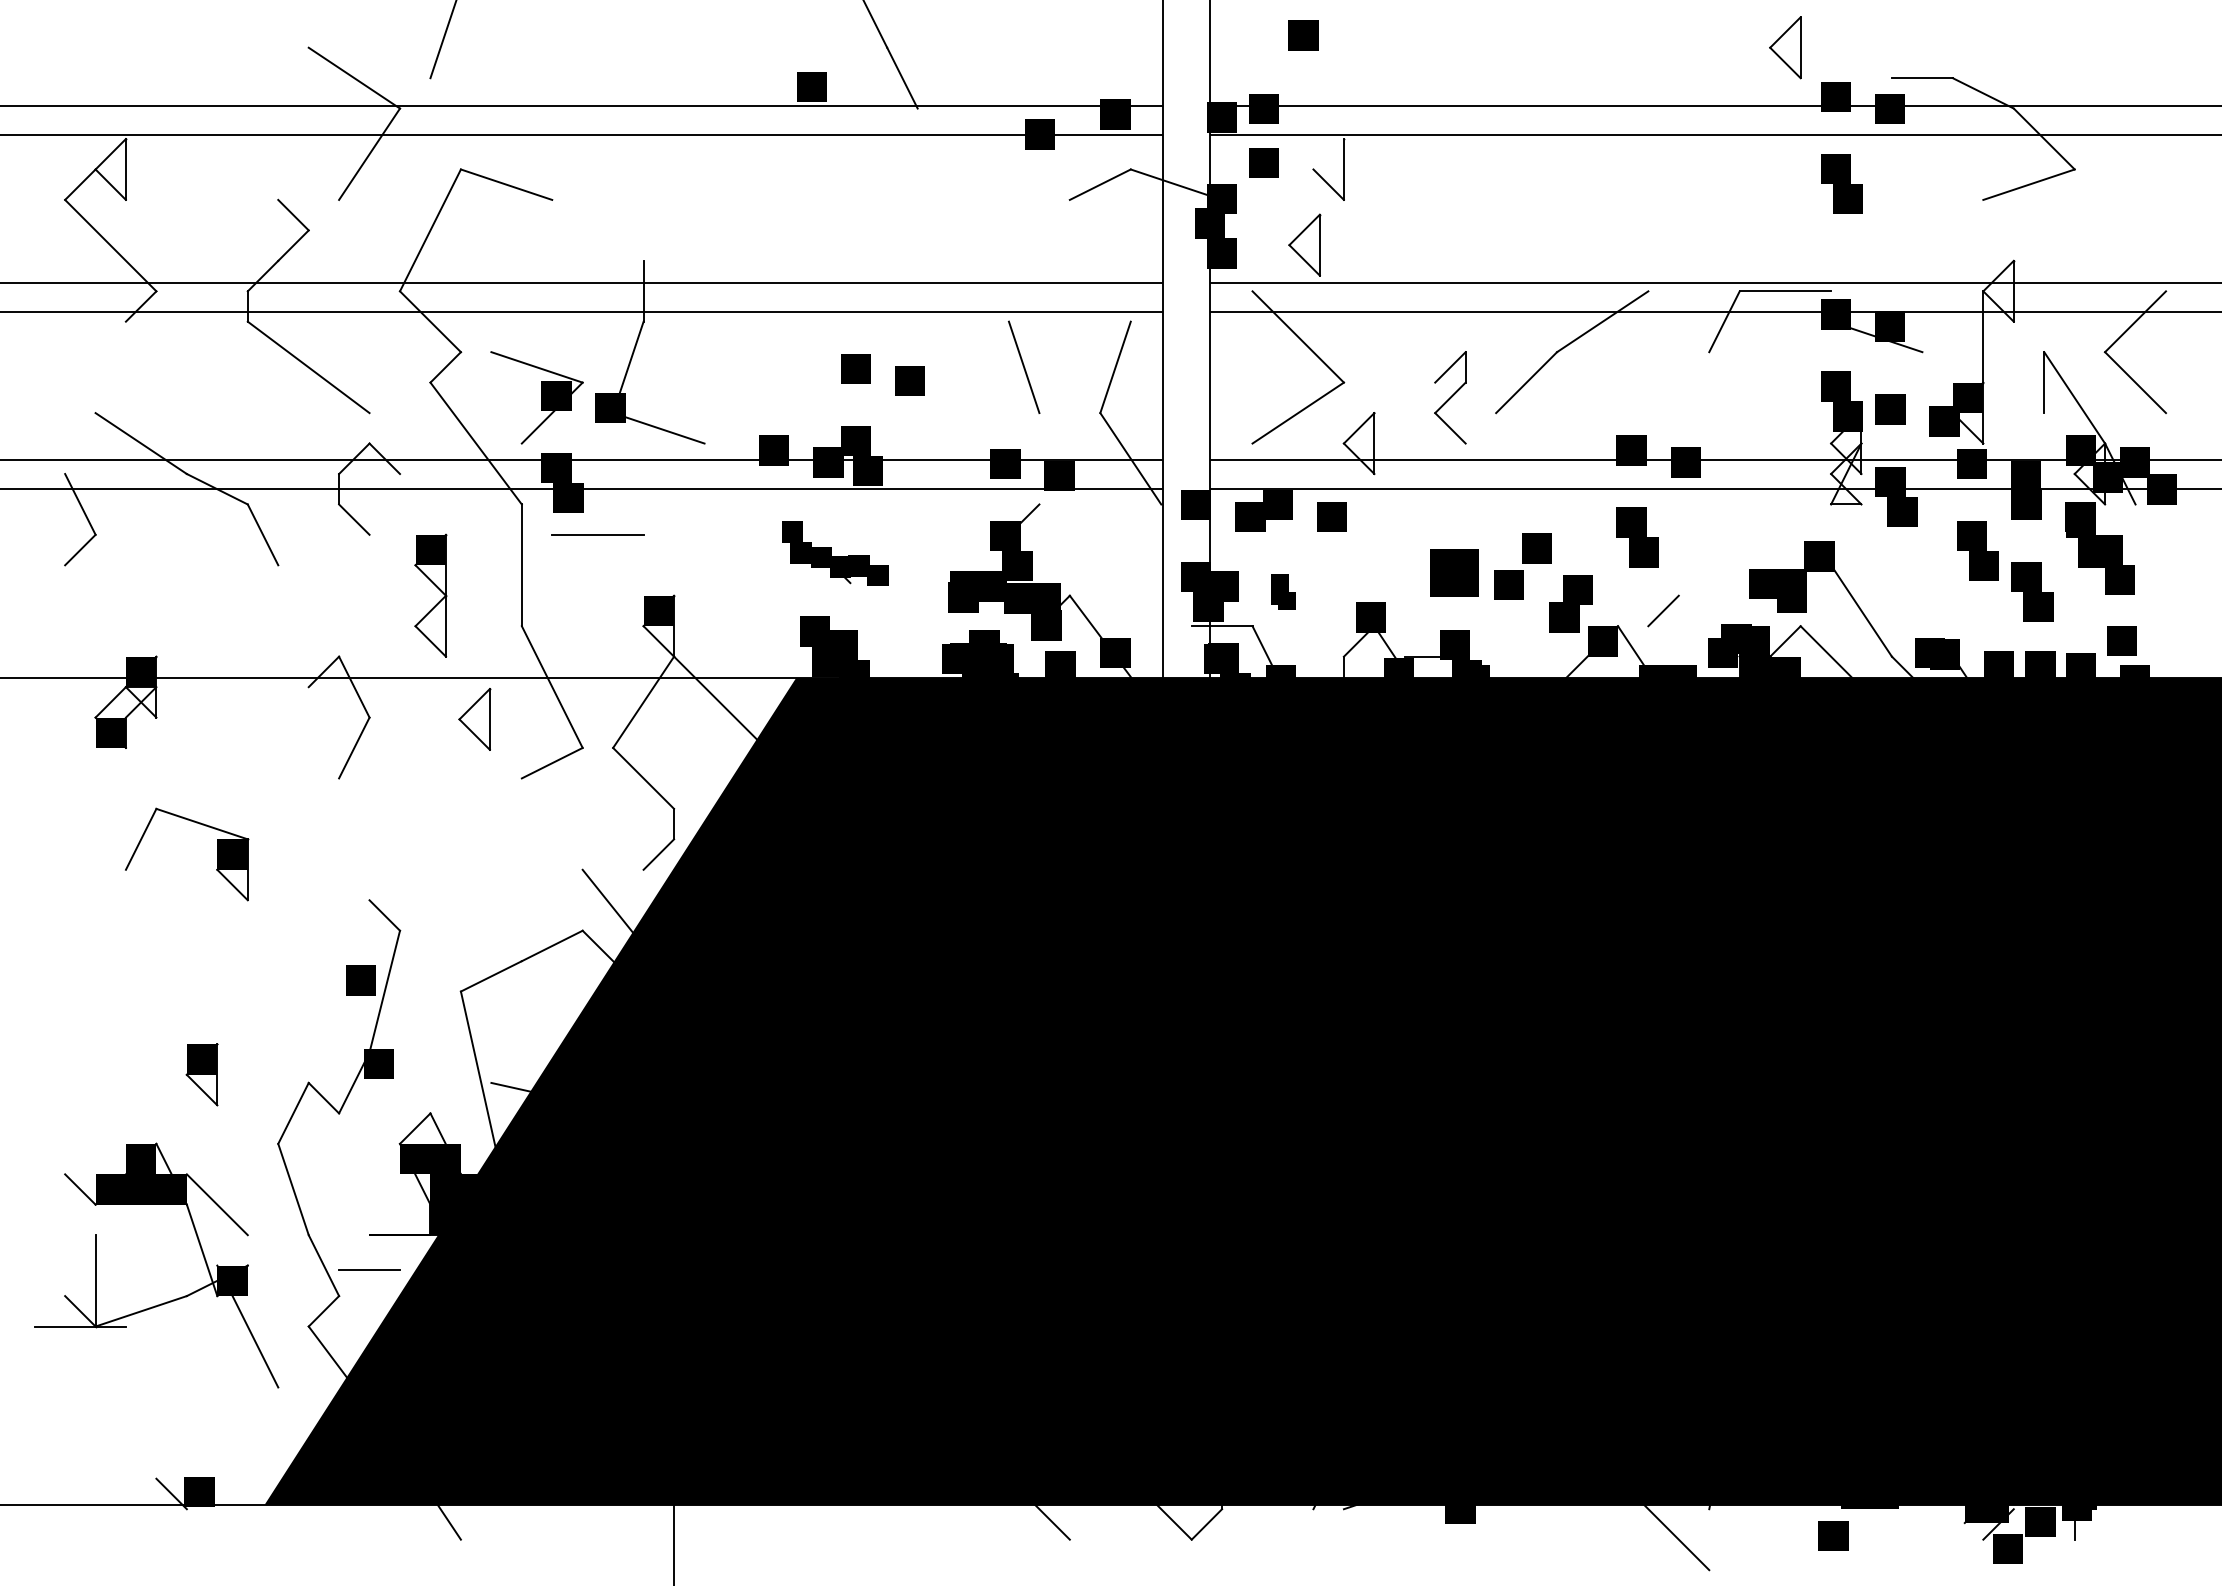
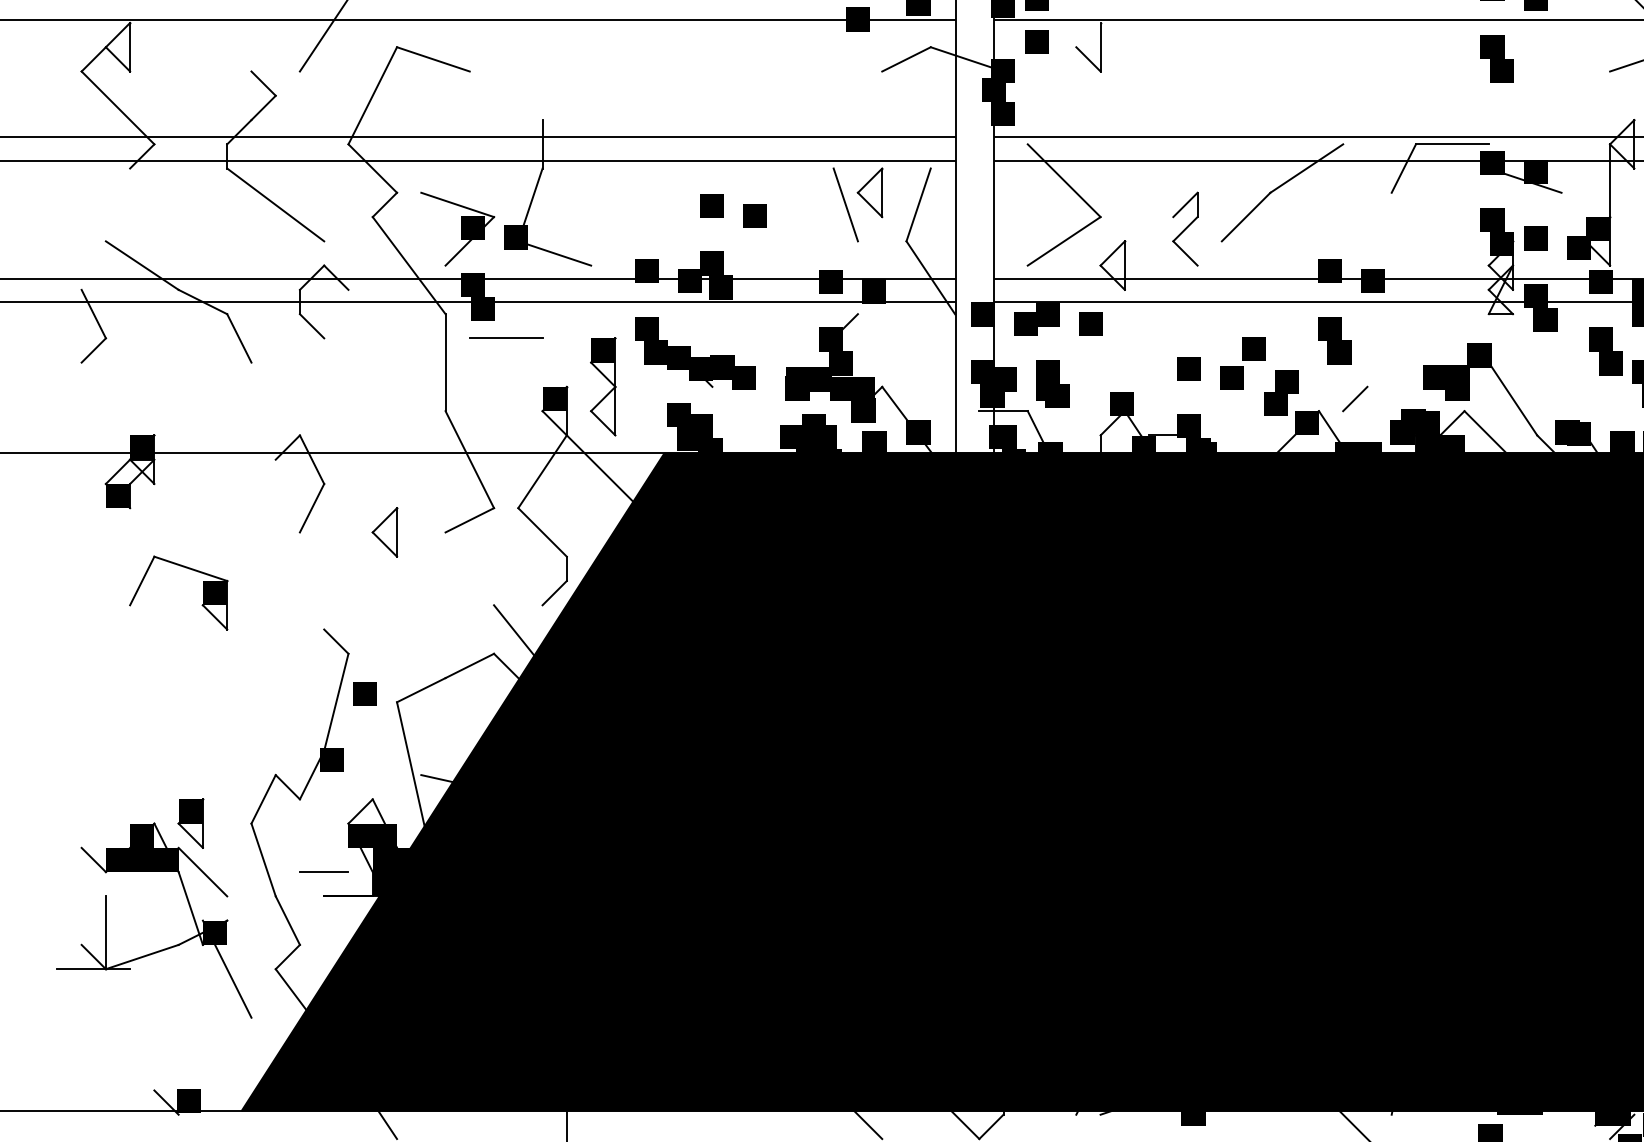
part: (1304, 244) -> (869, 192), moved
part: (835, 553) -> (695, 353), size x1.43
part: (1454, 572) -> (1188, 368), size x0.62
part: (437, 588) -> (608, 381), moved
part: (1283, 591) -> (1052, 383), size x1.67
part: (474, 719) -> (384, 532), moved
part: (360, 980) -> (364, 694), moved
part: (201, 1074) -> (190, 823), moved
line: (369, 1269) -> (324, 871), moved

